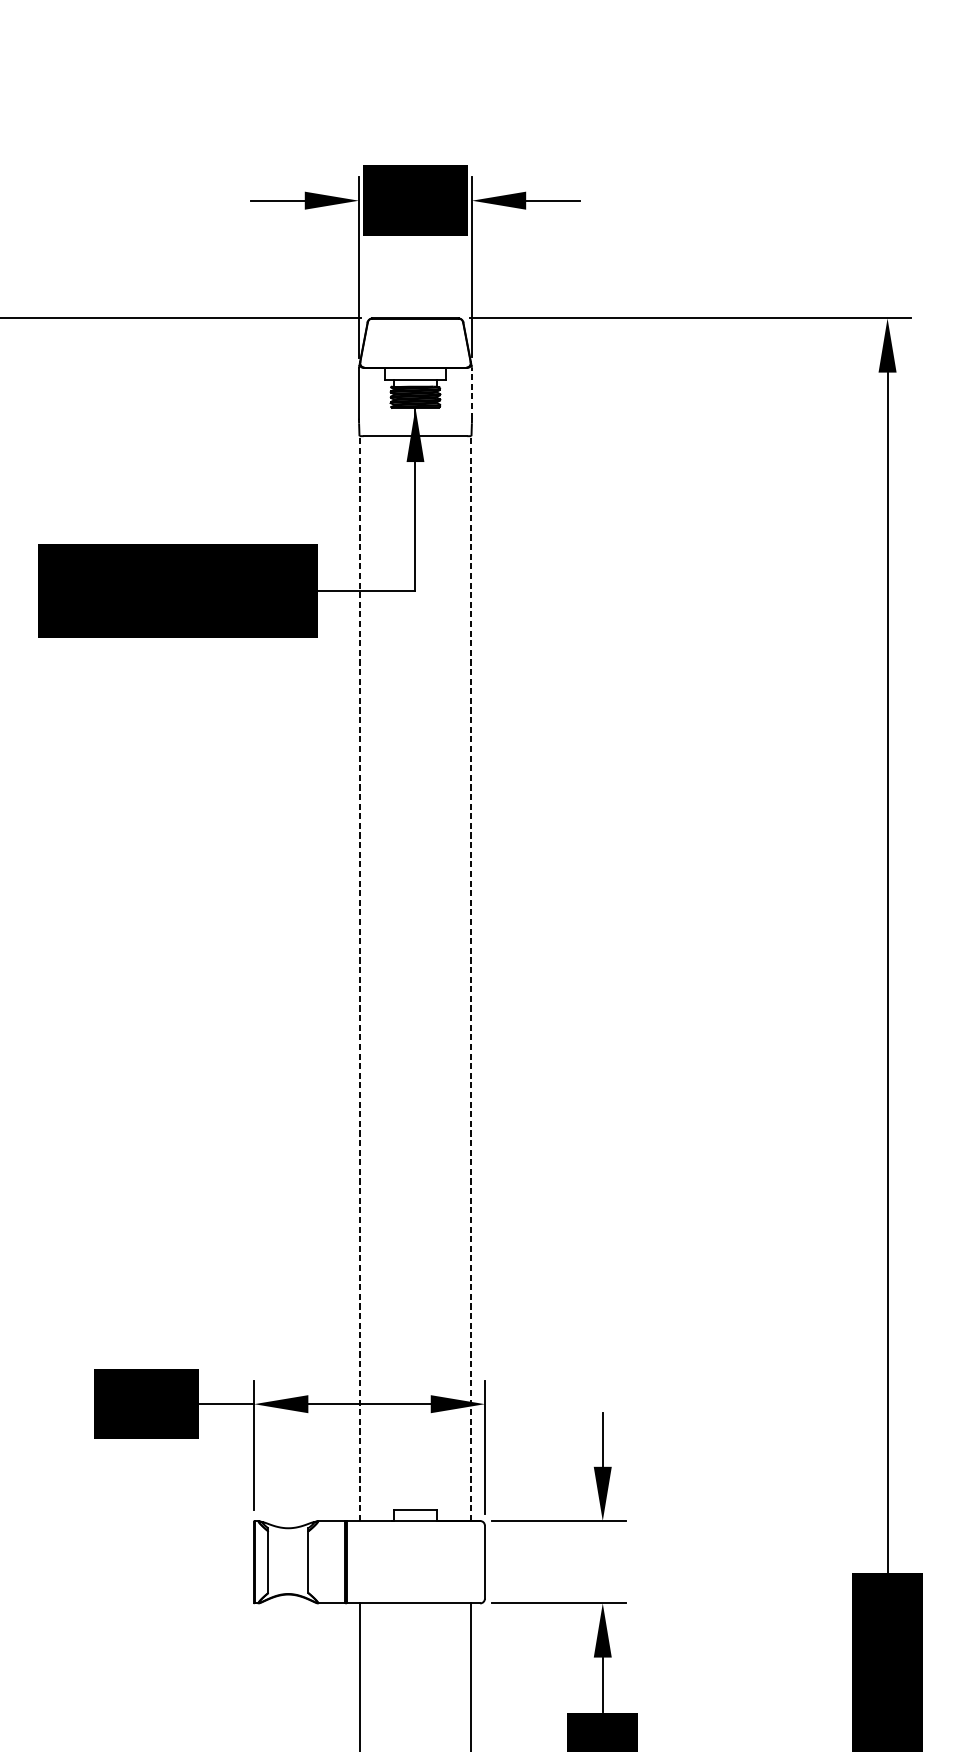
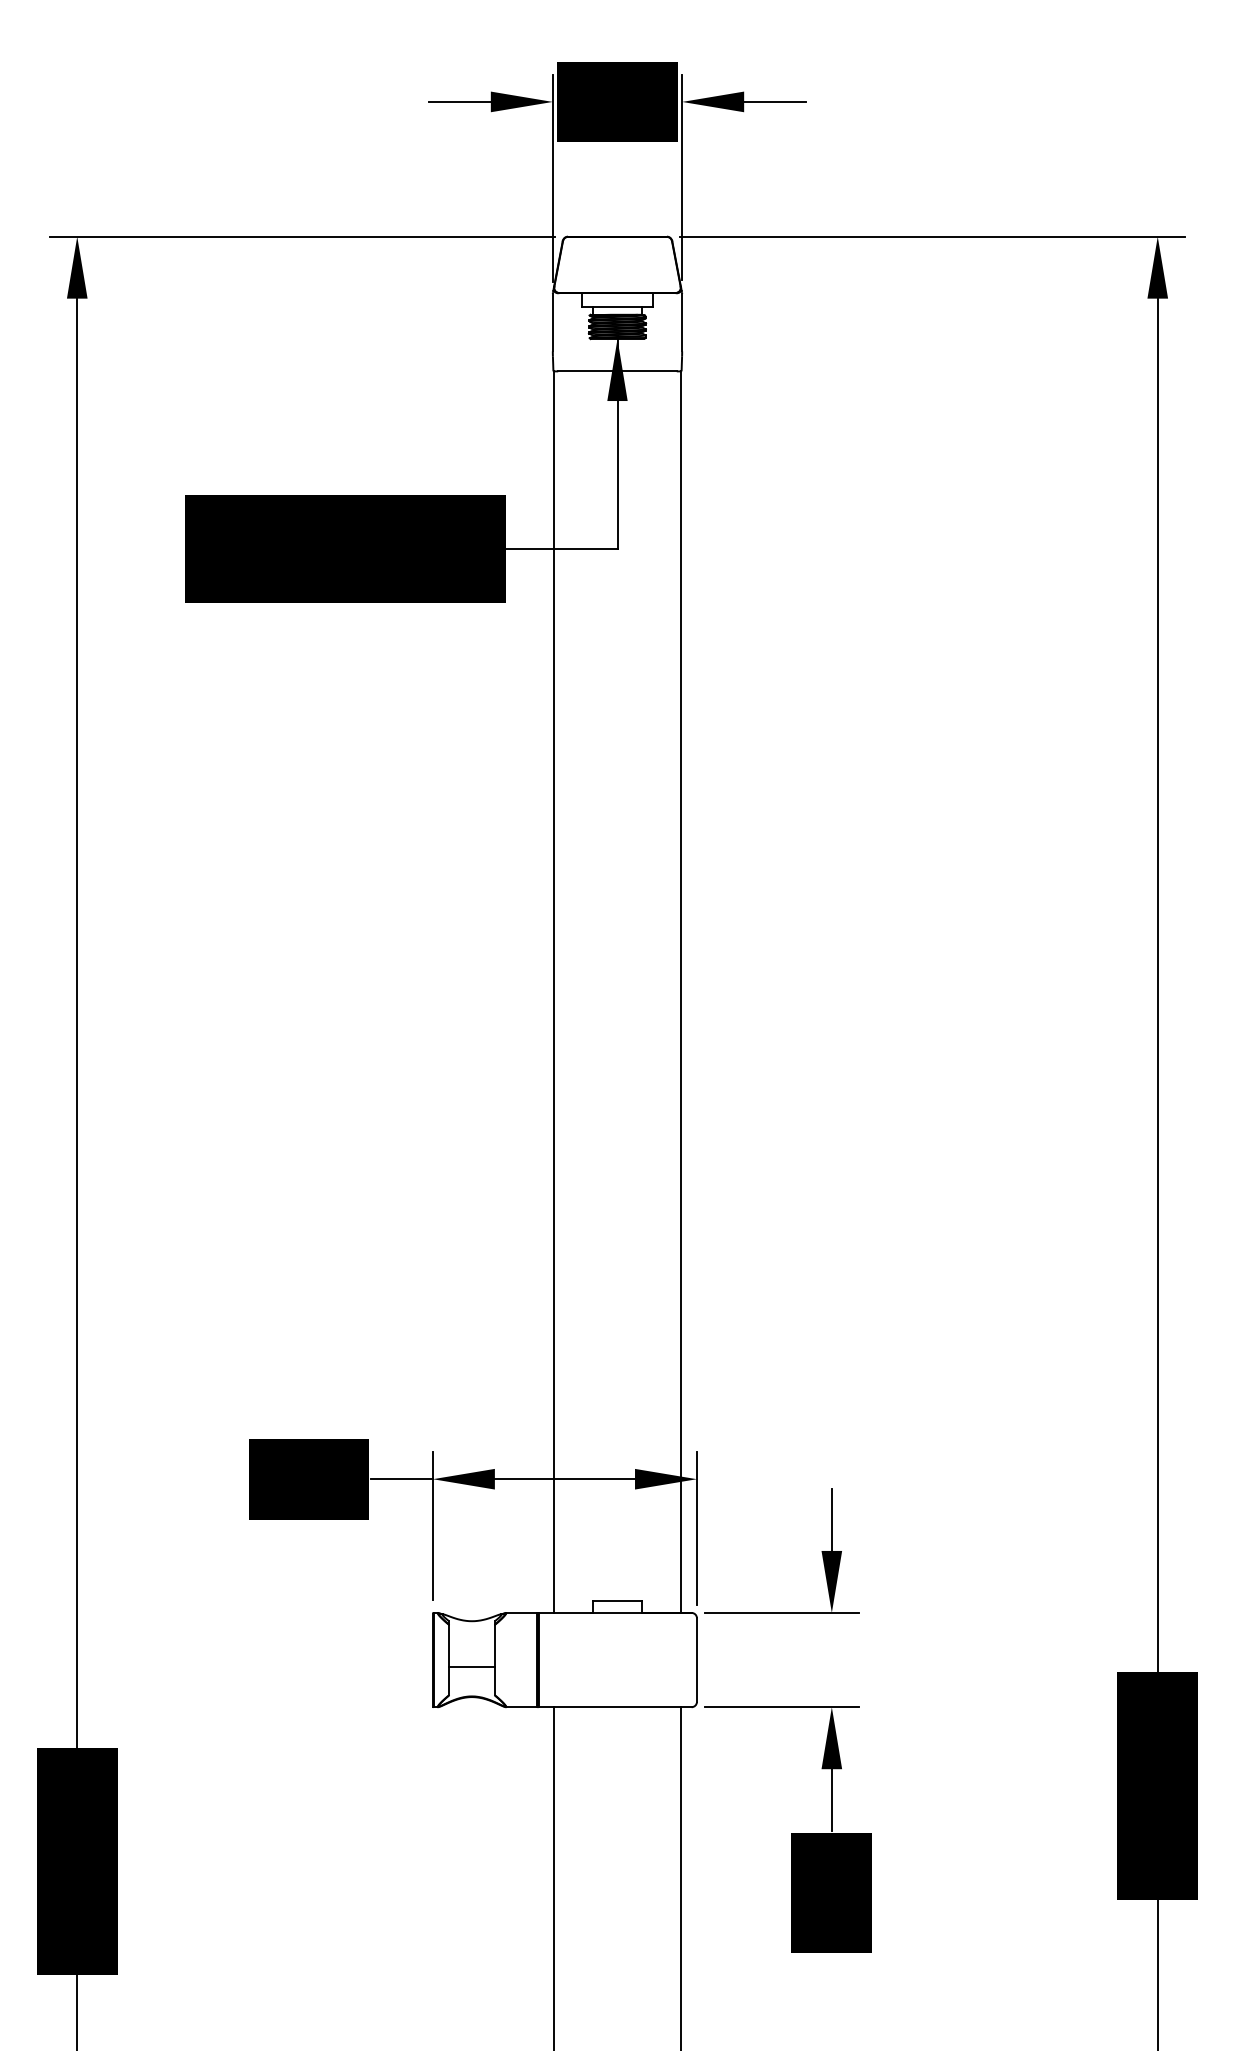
line: (472, 393) -> (682, 322), dashed -> solid
line: (359, 978) -> (553, 992), dashed -> solid
line: (471, 978) -> (681, 992), dashed -> solid
line: (287, 1567) -> (471, 1666), added

